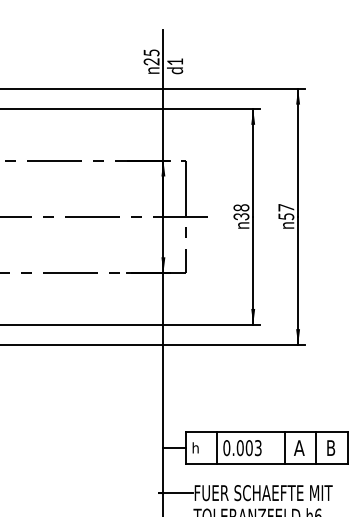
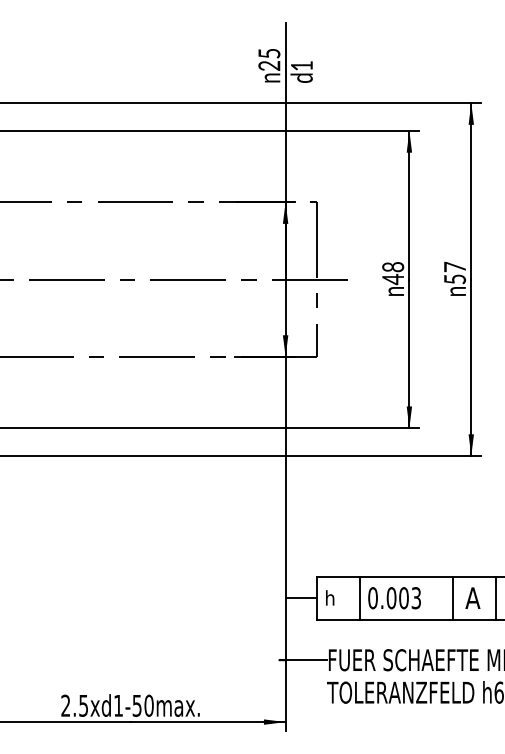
text: (241, 216) -> (393, 279), 38 -> 48

